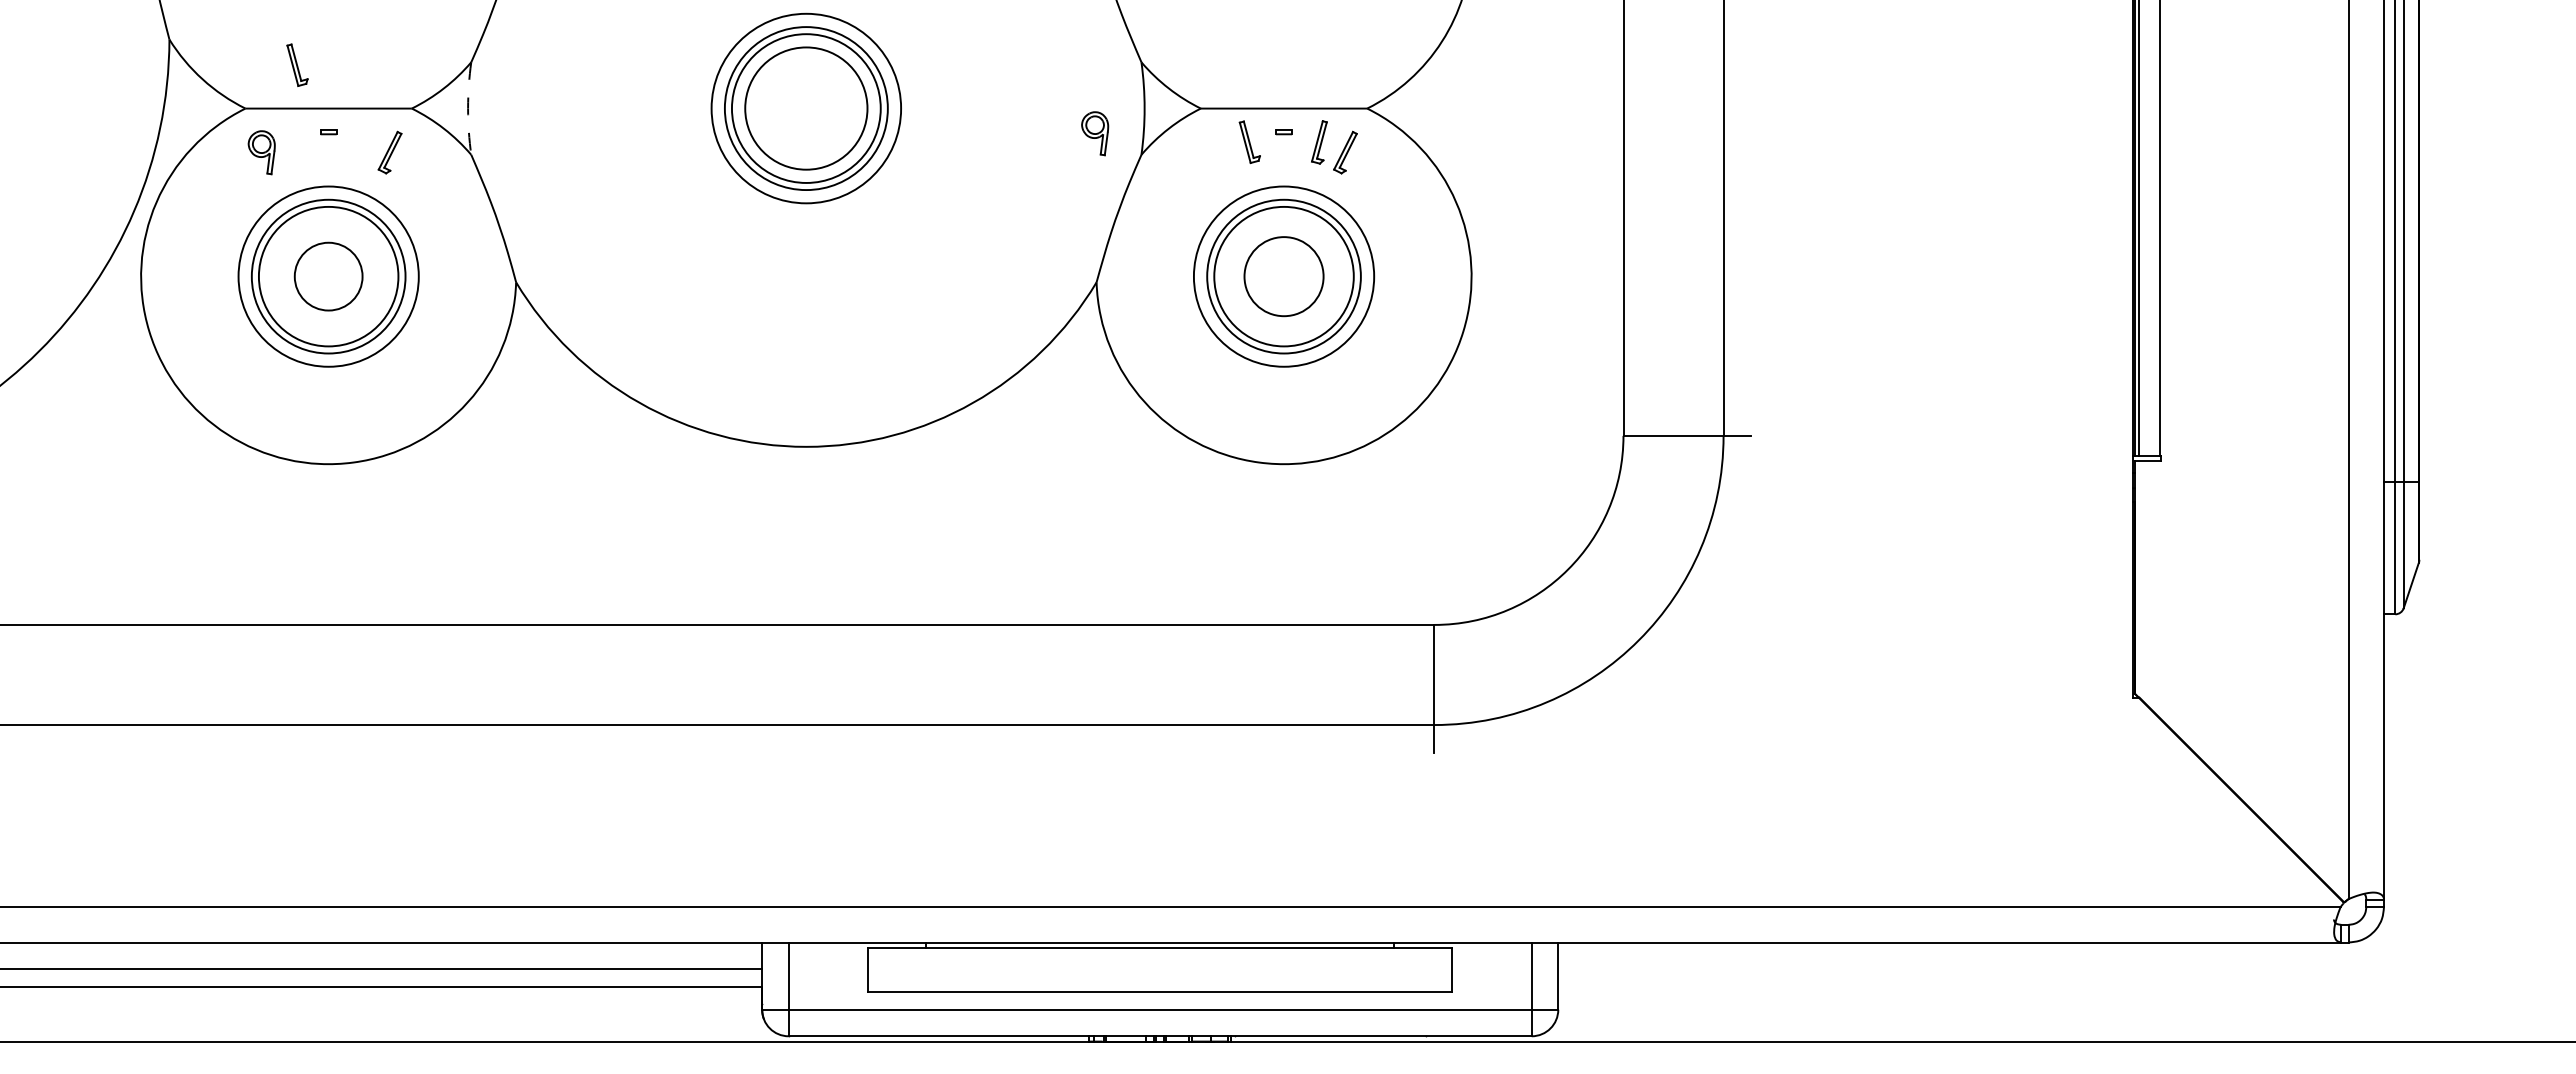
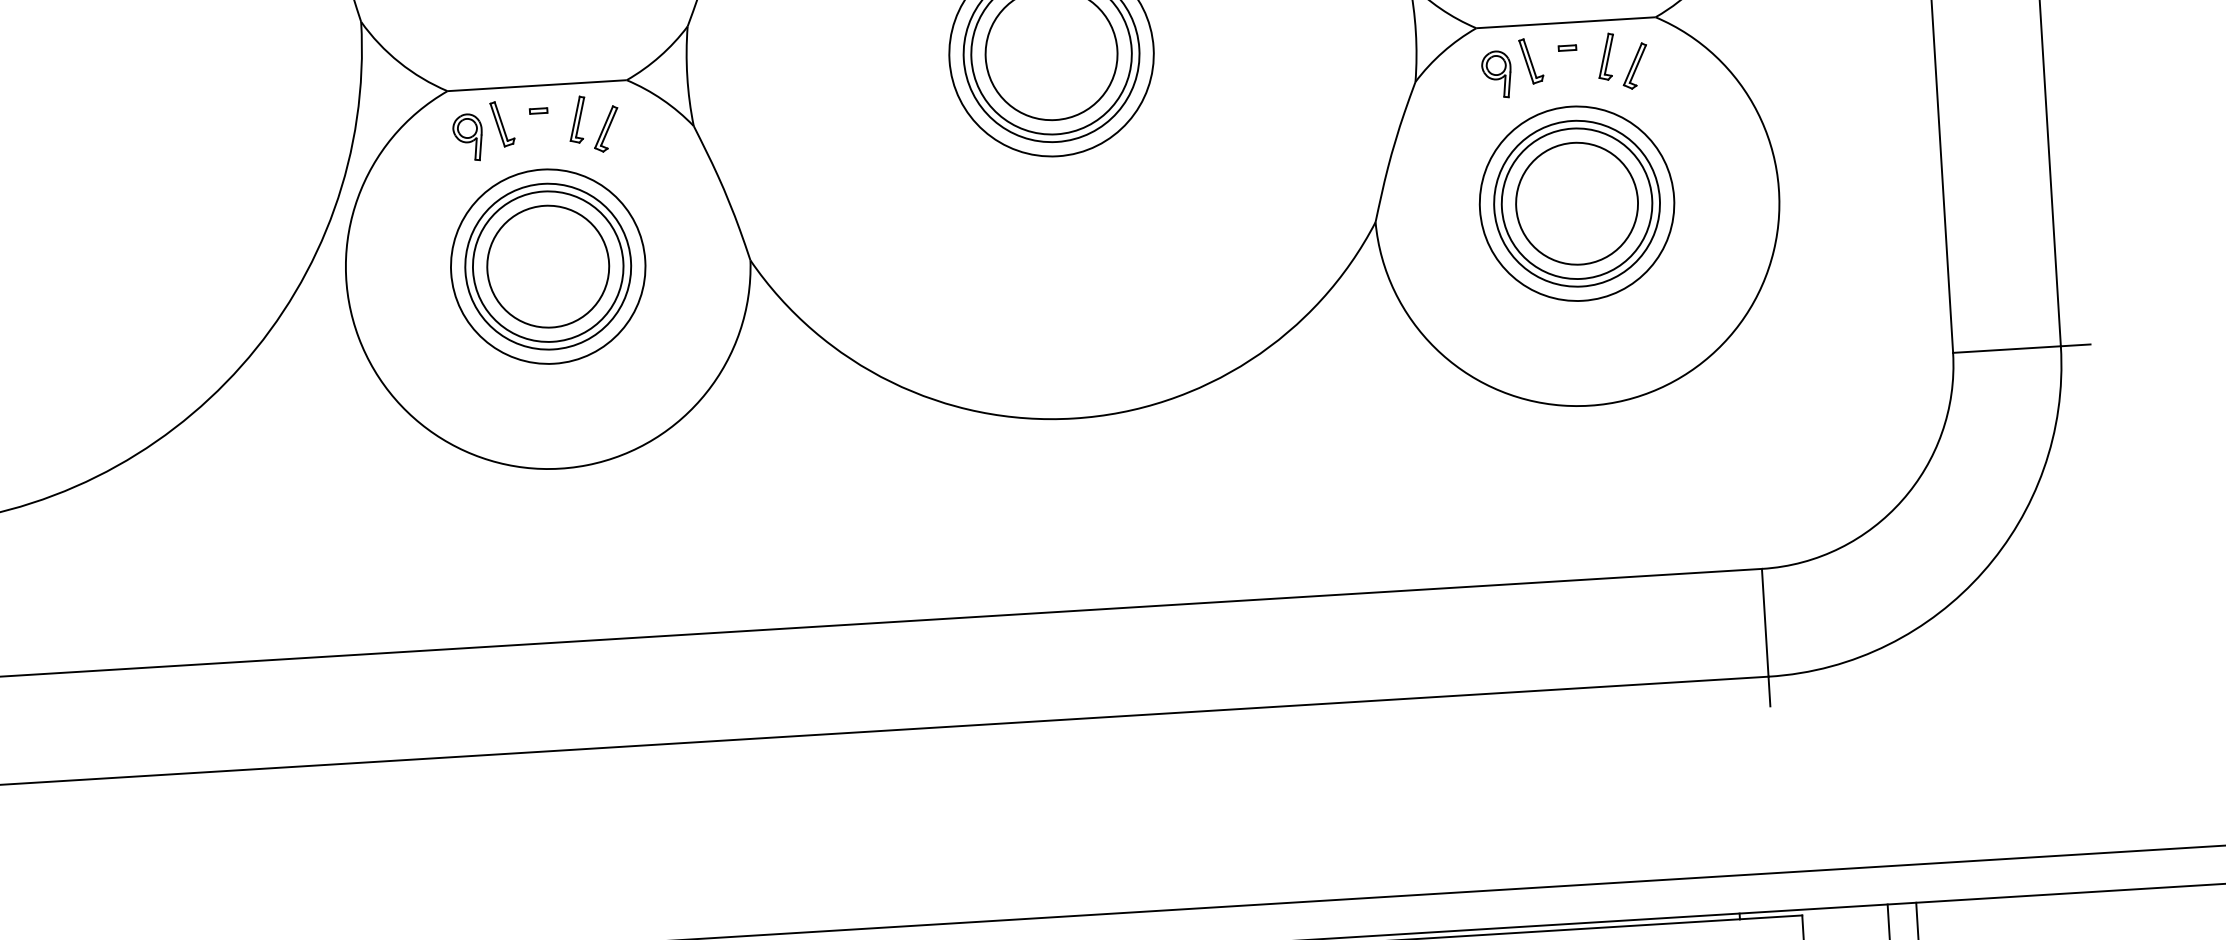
part: (297, 64) -> (502, 123), moved
arc: (468, 108) -> (687, 76), dashed -> solid
part: (1095, 133) -> (1497, 74), moved
part: (363, 142) -> (576, 119), added
circle: (328, 276) -> (548, 266), size x1.67
circle: (1283, 276) -> (1576, 203), size x1.43

